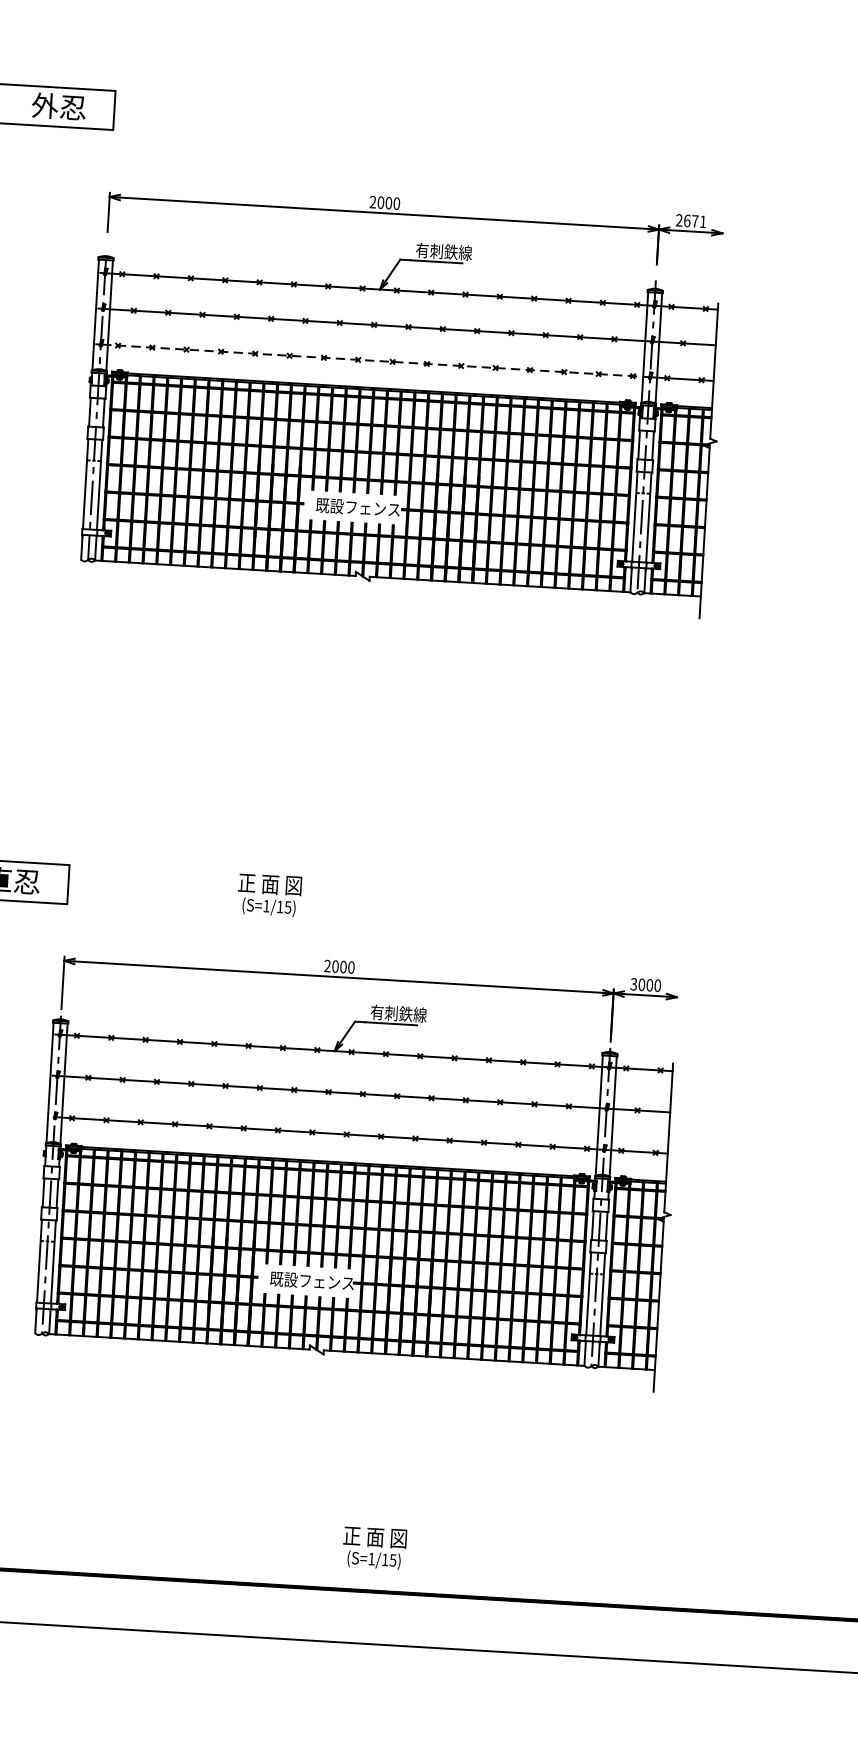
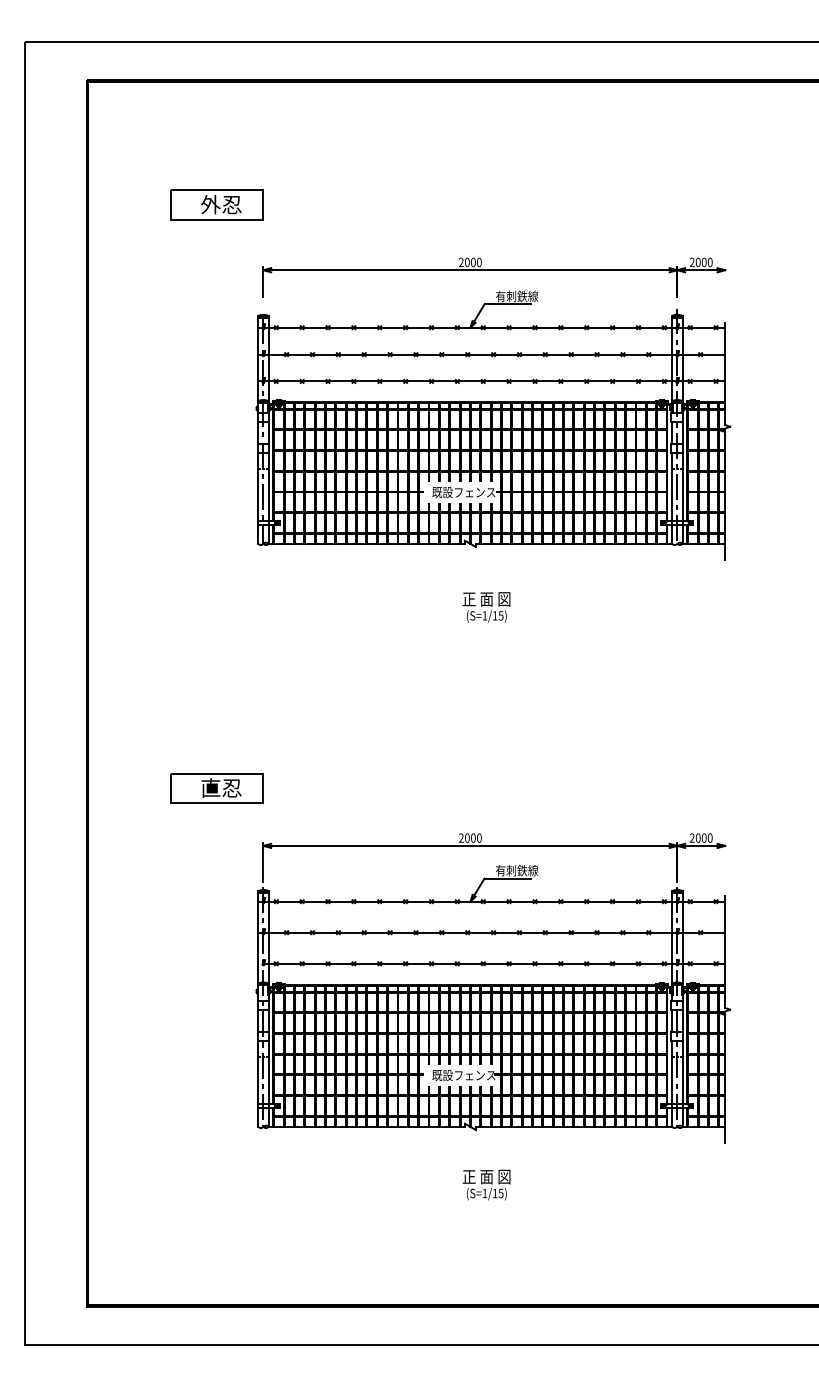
text: (695, 221) -> (704, 262), 2671 -> 2000
line: (376, 360) -> (471, 381), dashed -> solid
text: (269, 895) -> (486, 607), moved
text: (632, 986) -> (691, 839), 3000 -> 2000
text: (374, 1547) -> (486, 1184), moved

